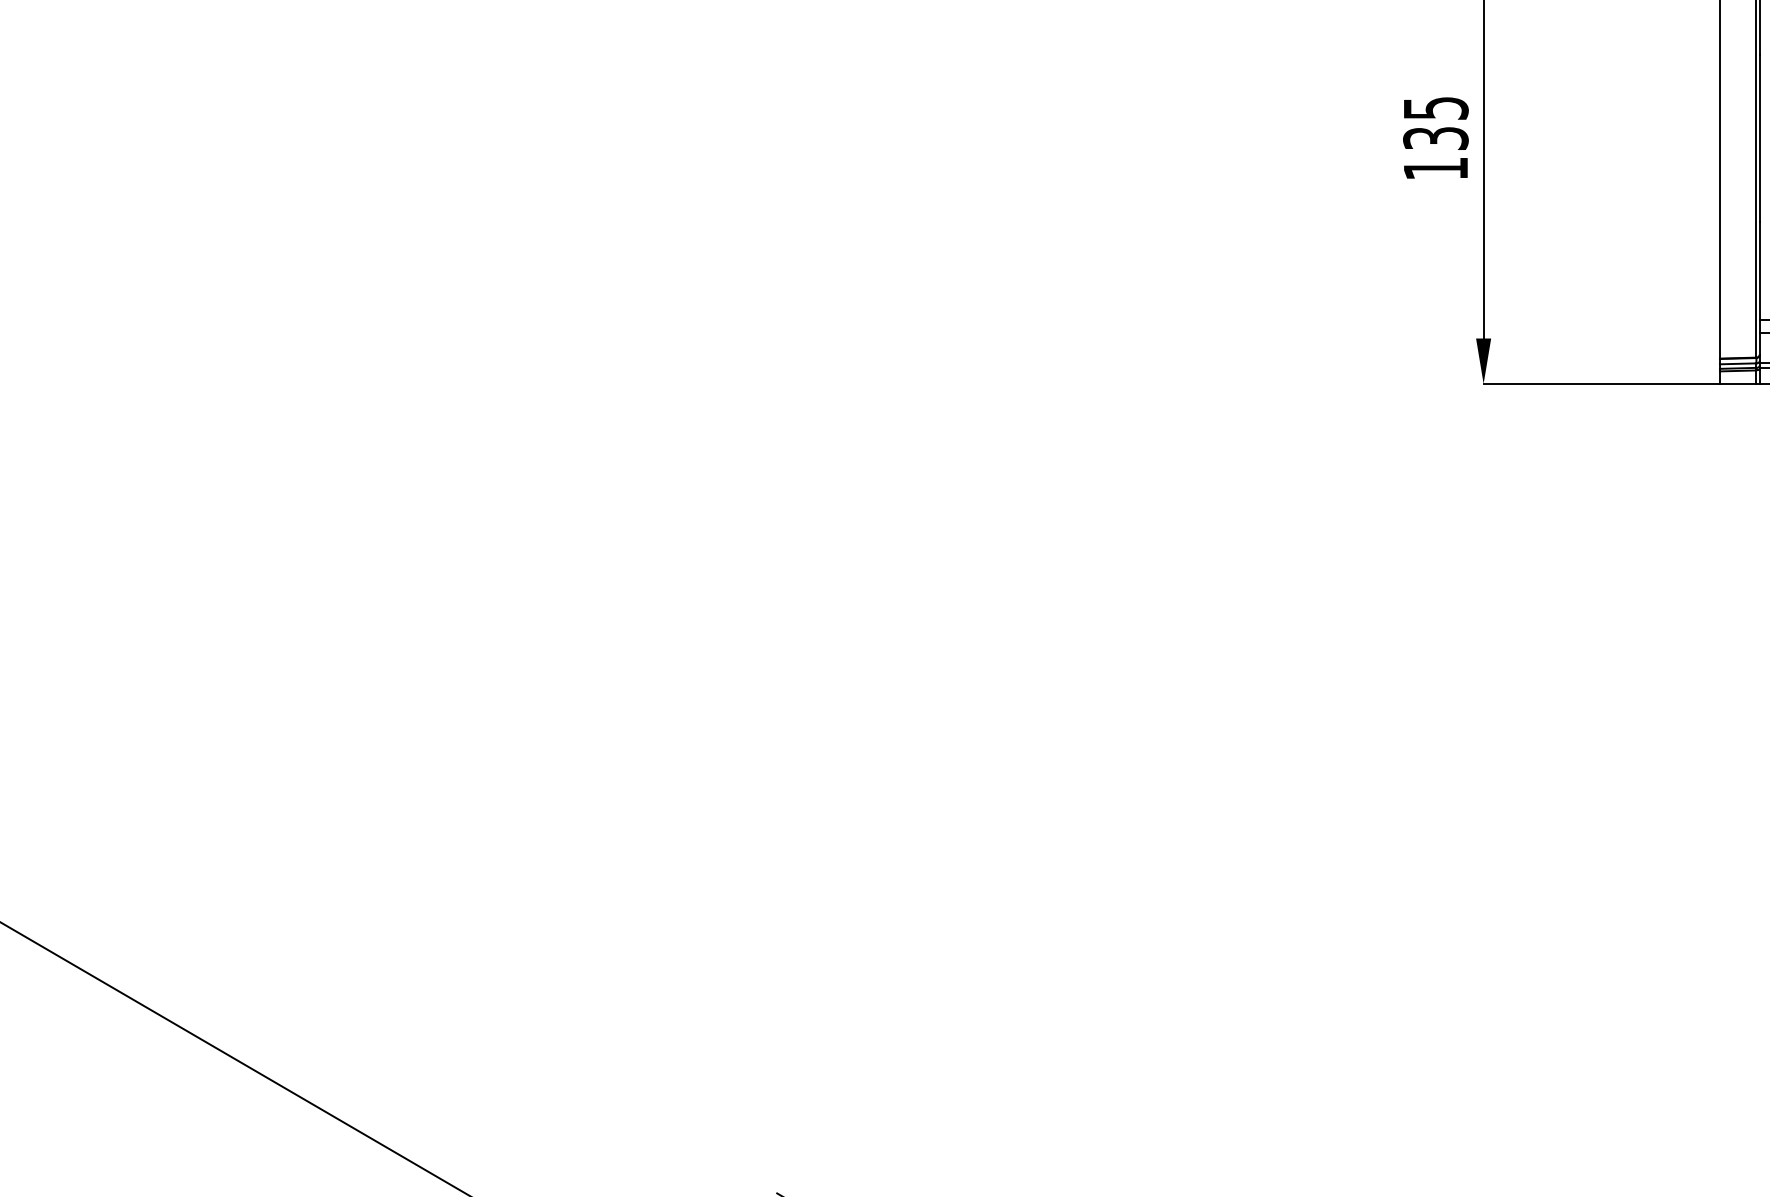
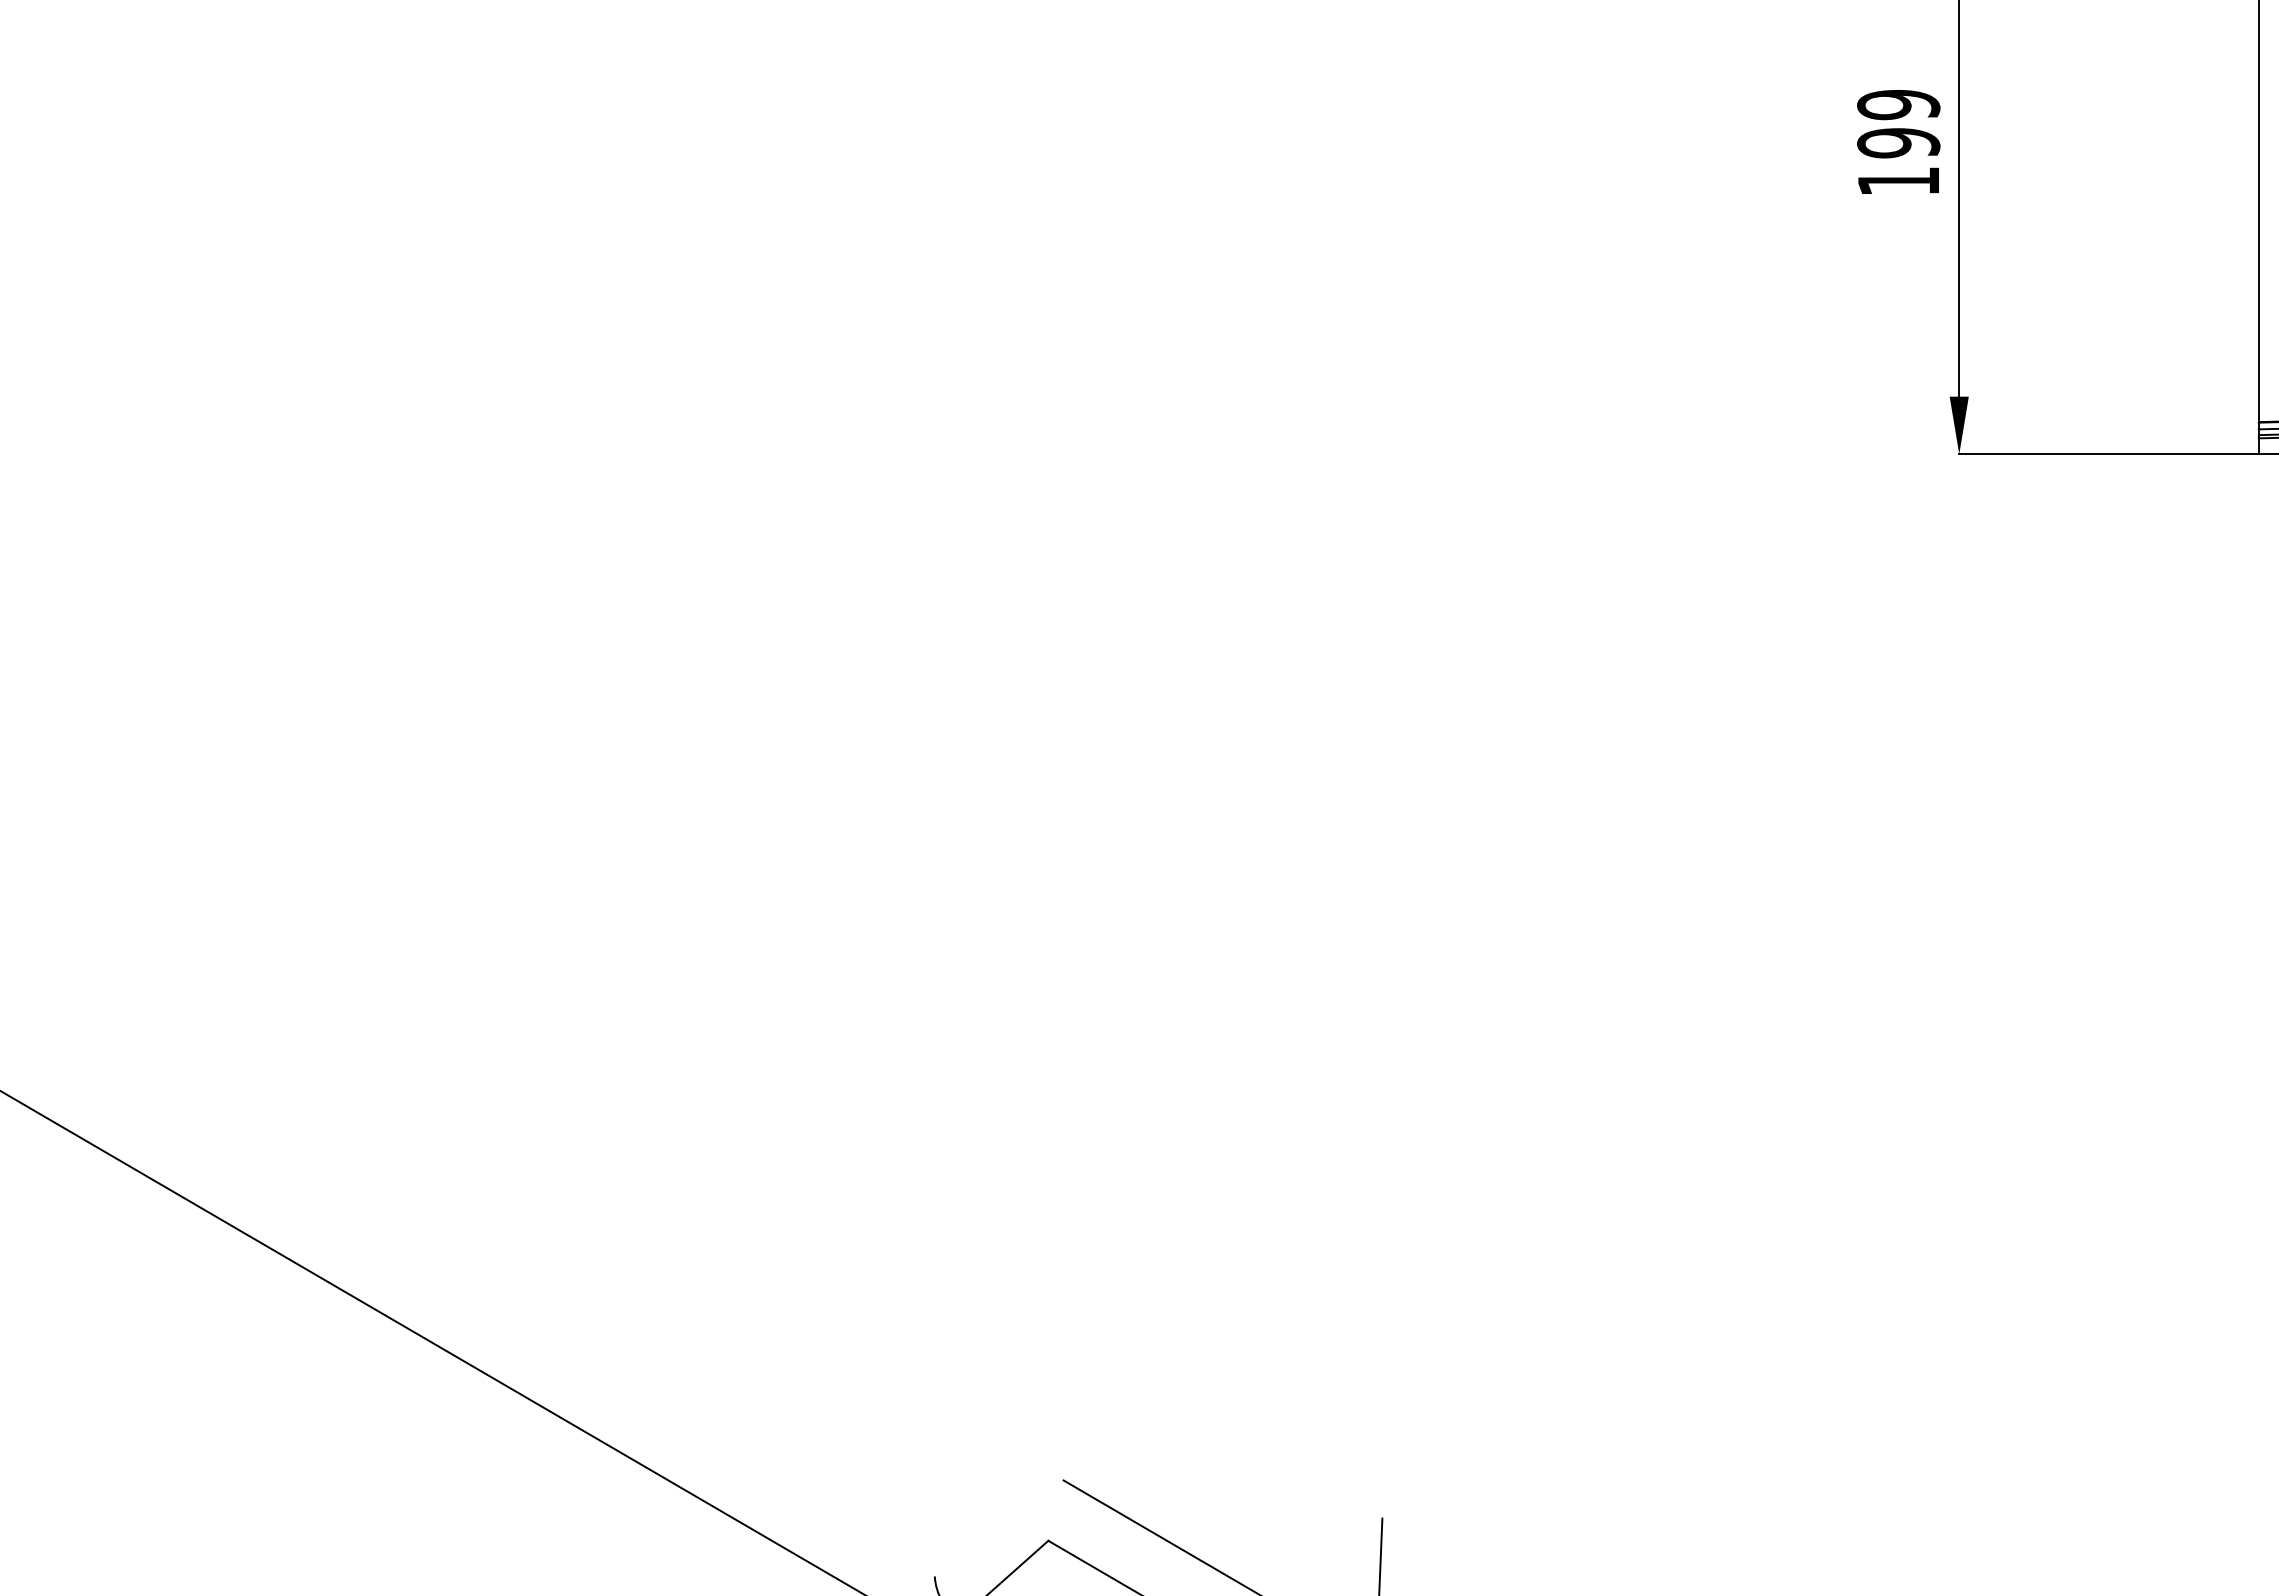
text: (1435, 123) -> (1898, 124), 135 -> 199

